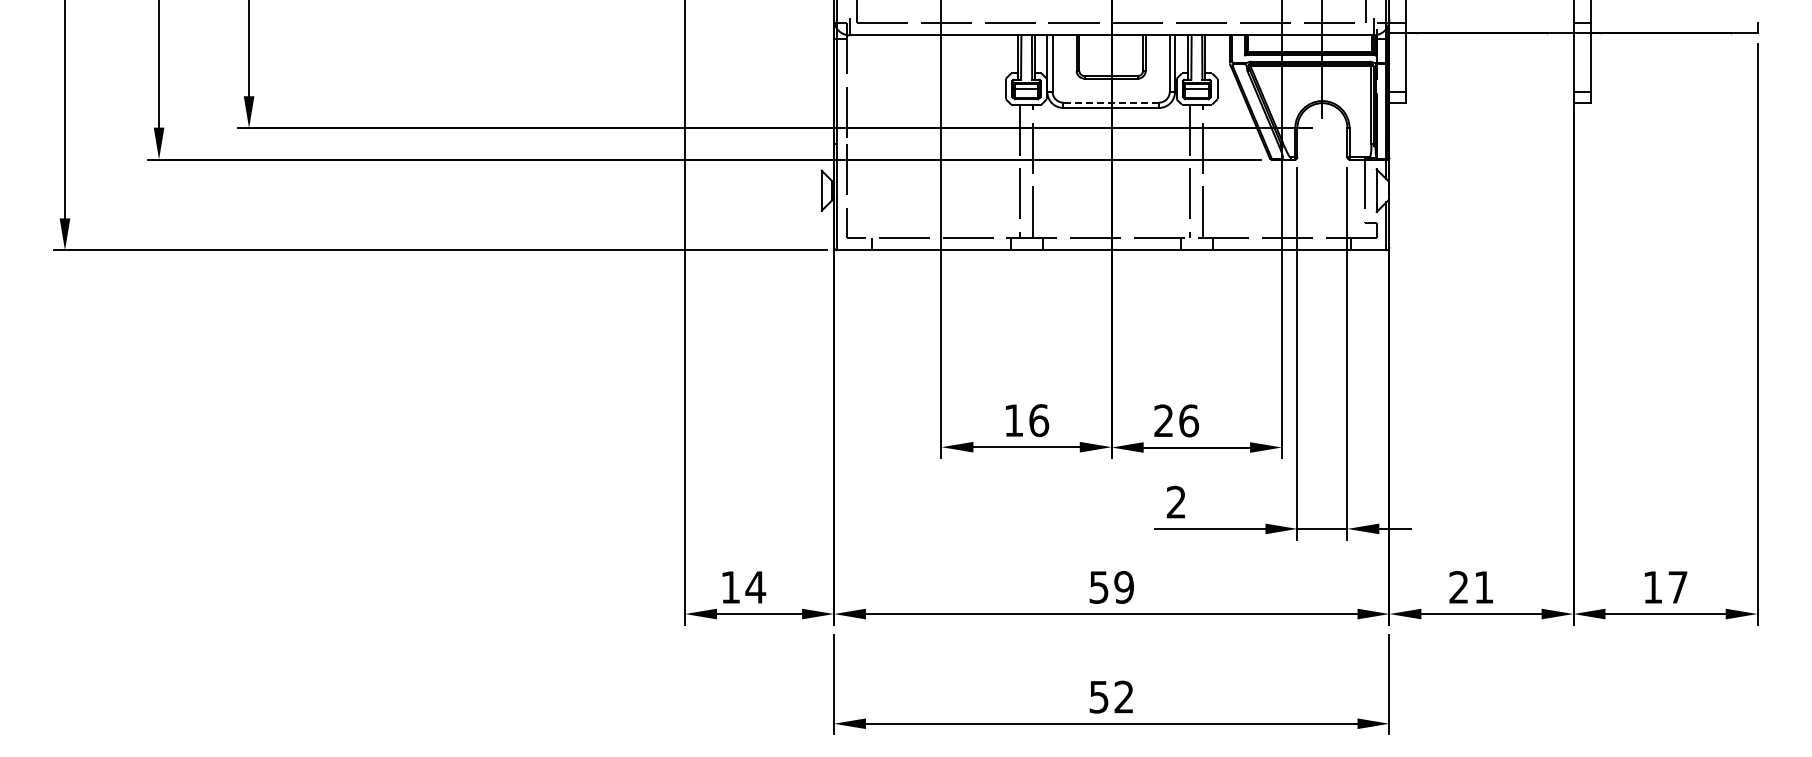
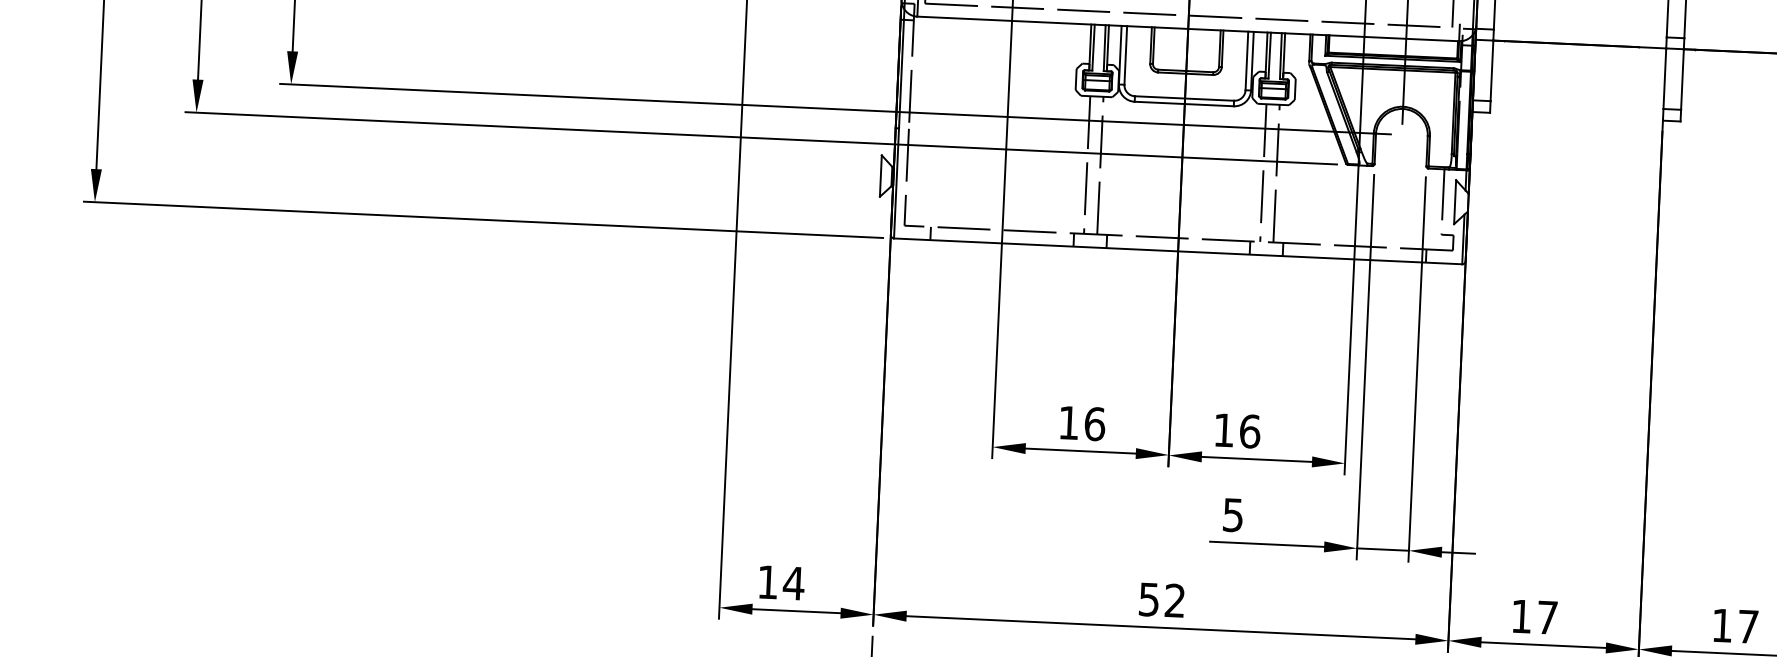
line: (1111, 102) -> (1184, 98), dashed -> solid
text: (1163, 420) -> (1223, 429), 26 -> 16
text: (1176, 501) -> (1233, 514), 2 -> 5
text: (1123, 587) -> (1174, 600), 59 -> 52
text: (1471, 587) -> (1534, 617), 21 -> 17

